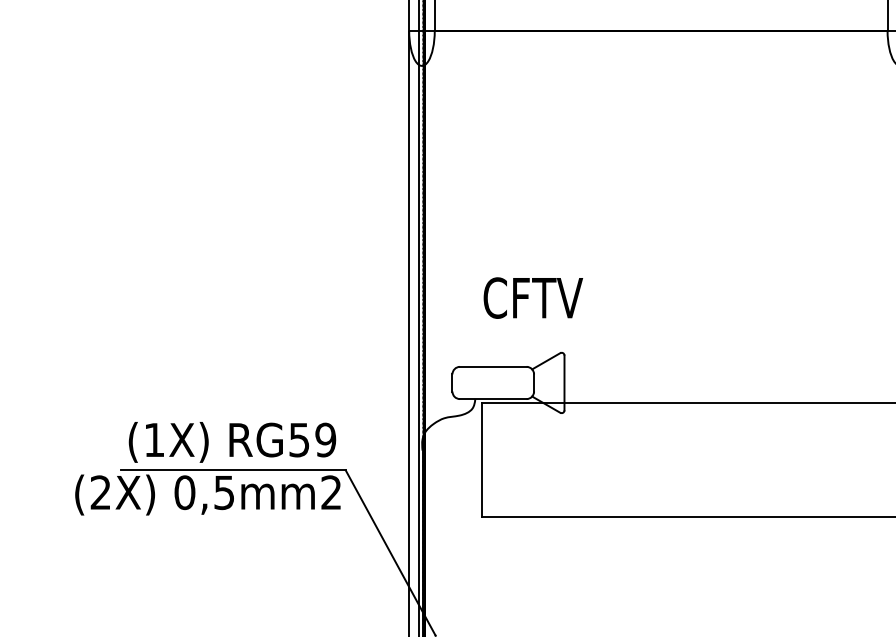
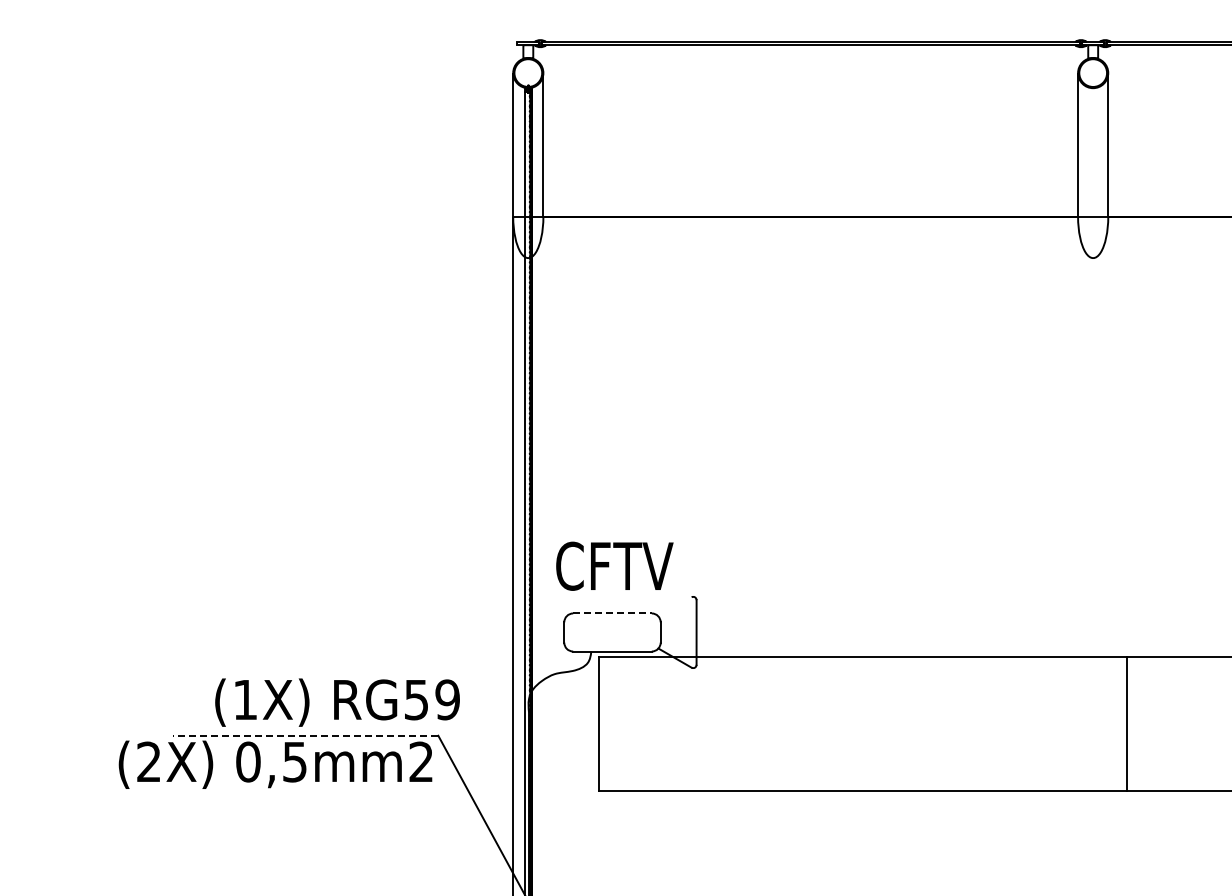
text: (533, 297) -> (614, 565), moved
line: (545, 360) -> (674, 606), removed
line: (494, 366) -> (613, 613), solid -> dashed
text: (232, 442) -> (337, 702), moved
line: (233, 470) -> (305, 735), solid -> dashed

